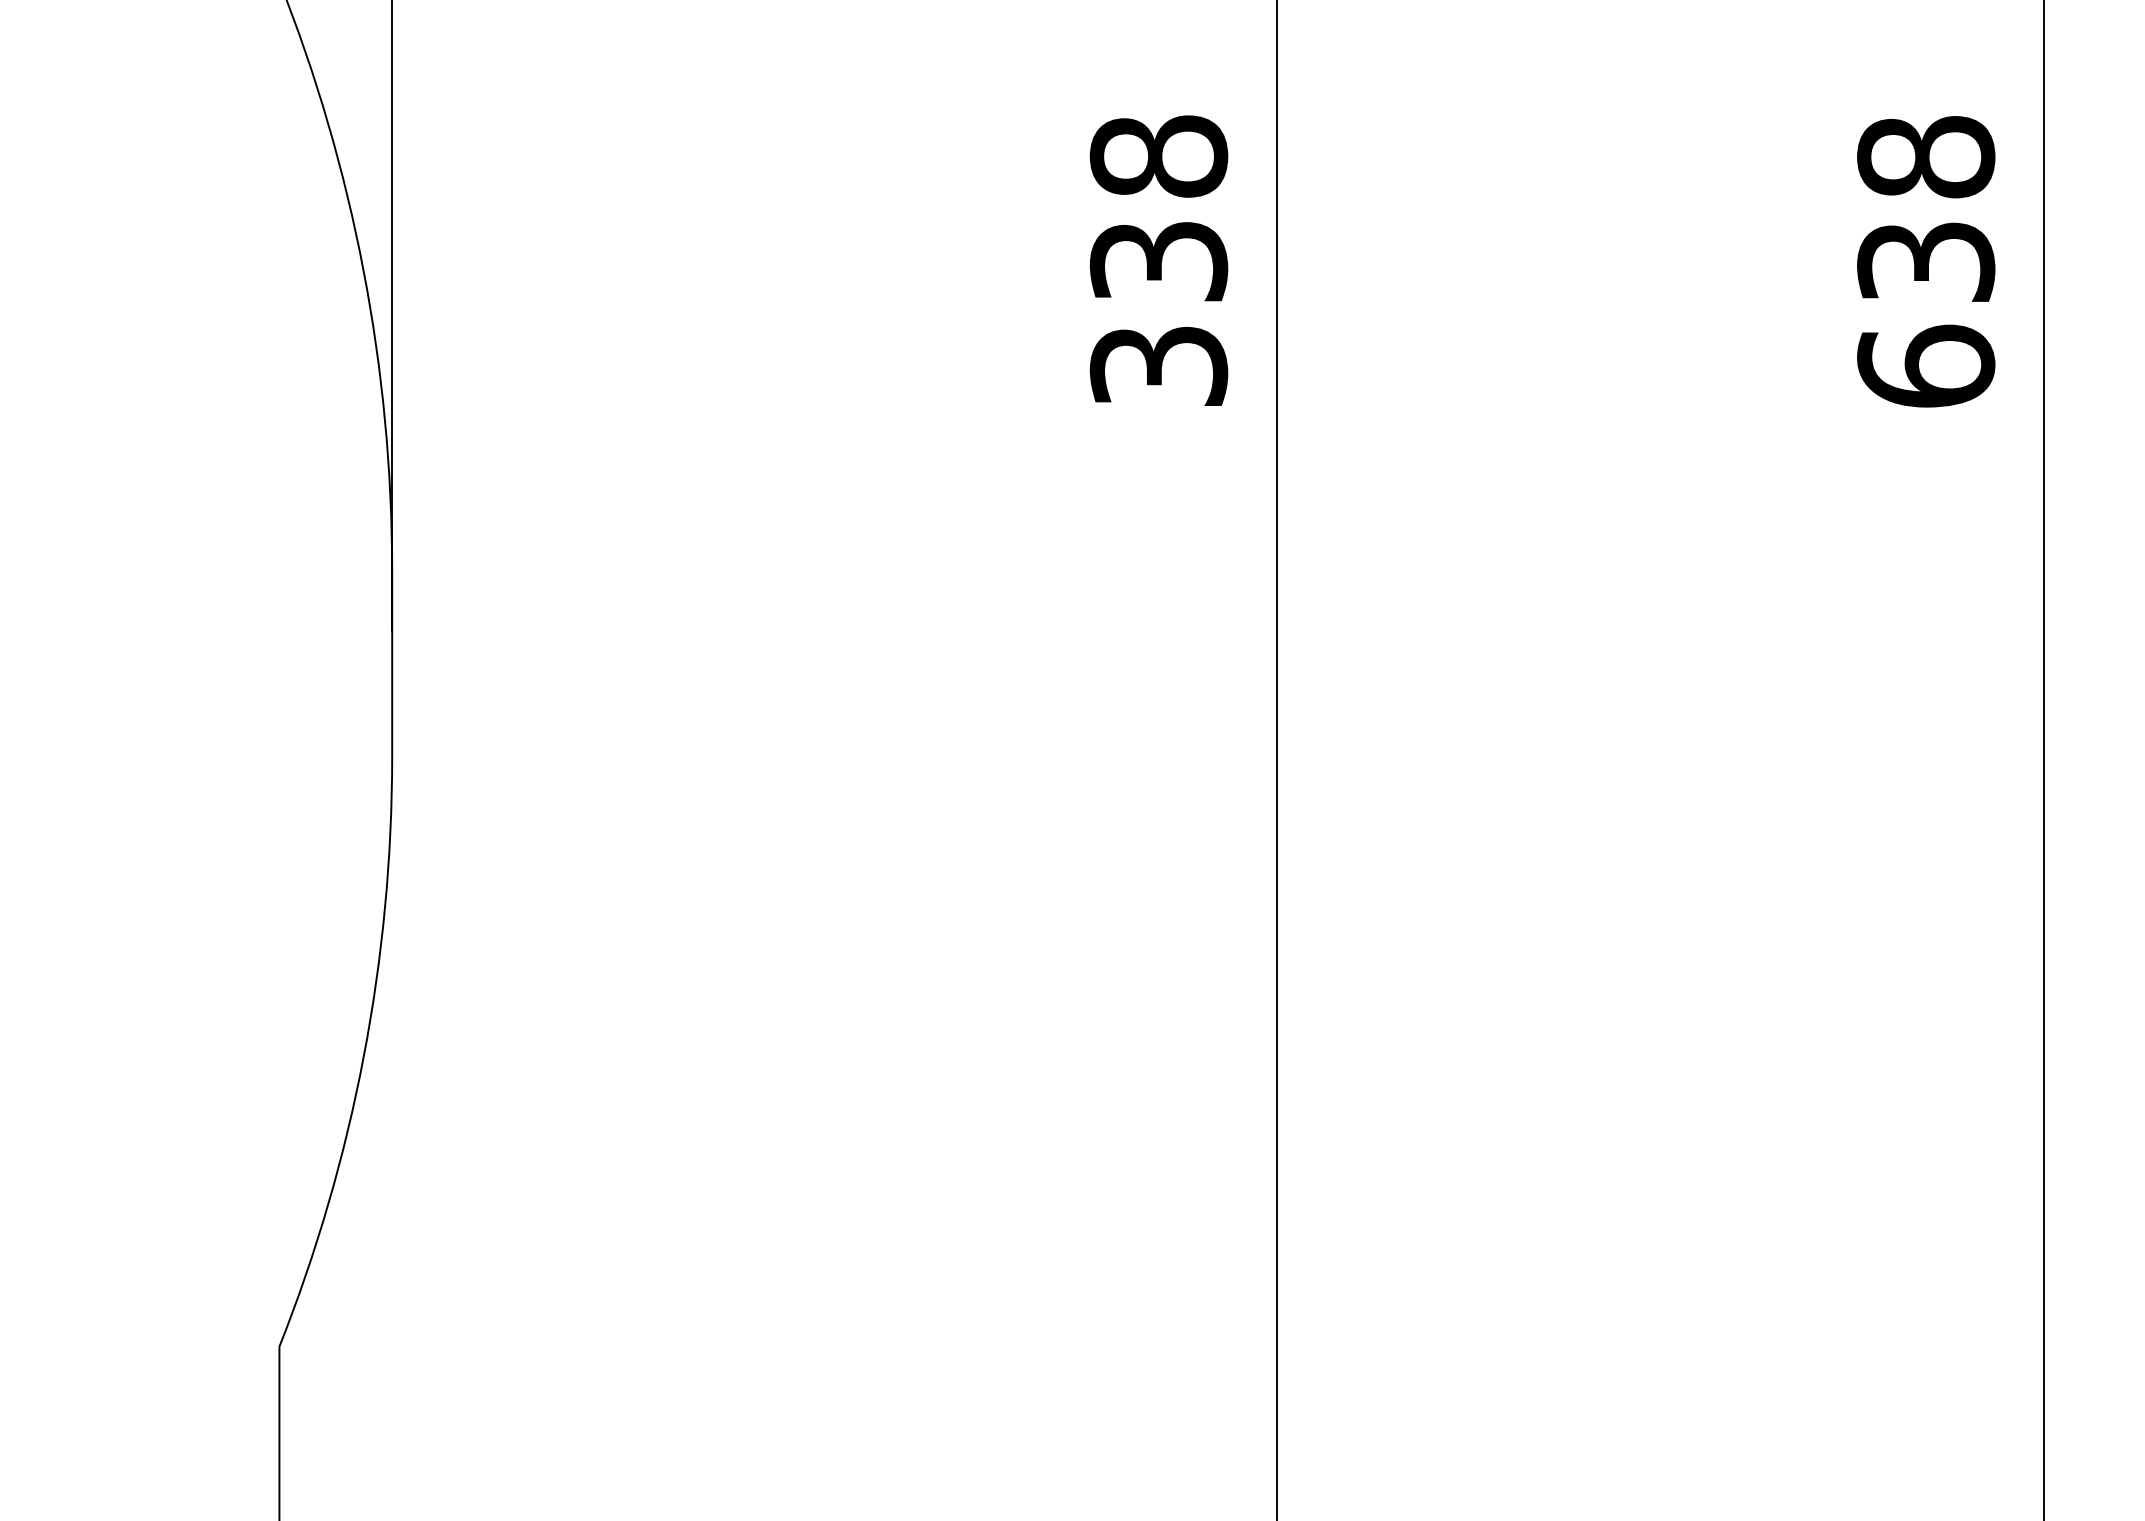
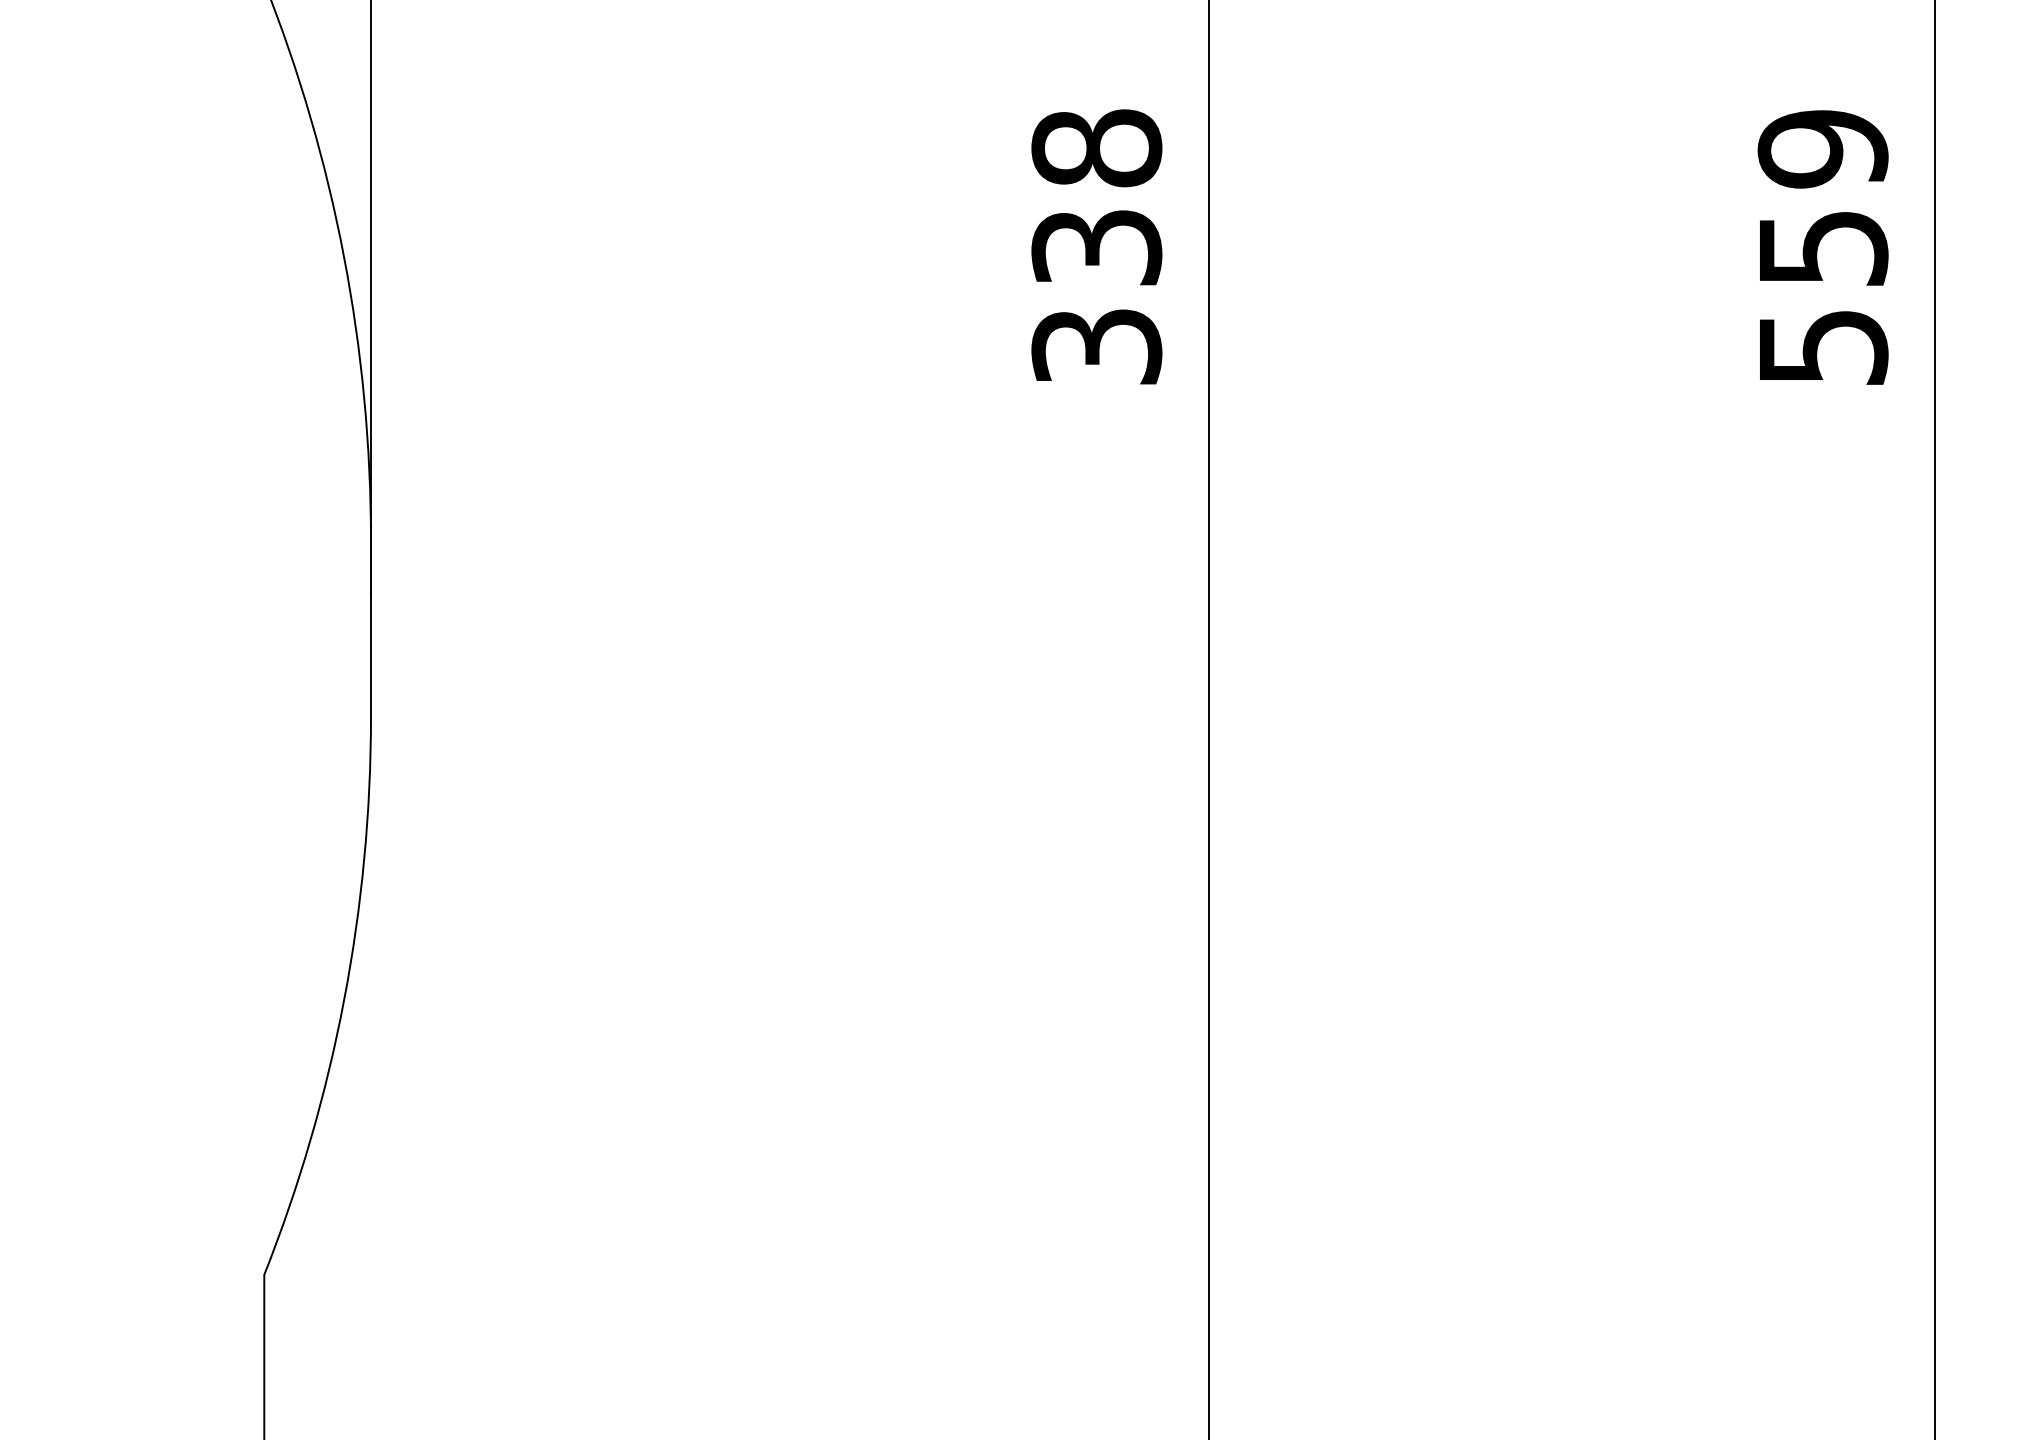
text: (1925, 261) -> (1822, 247), 638 -> 559

